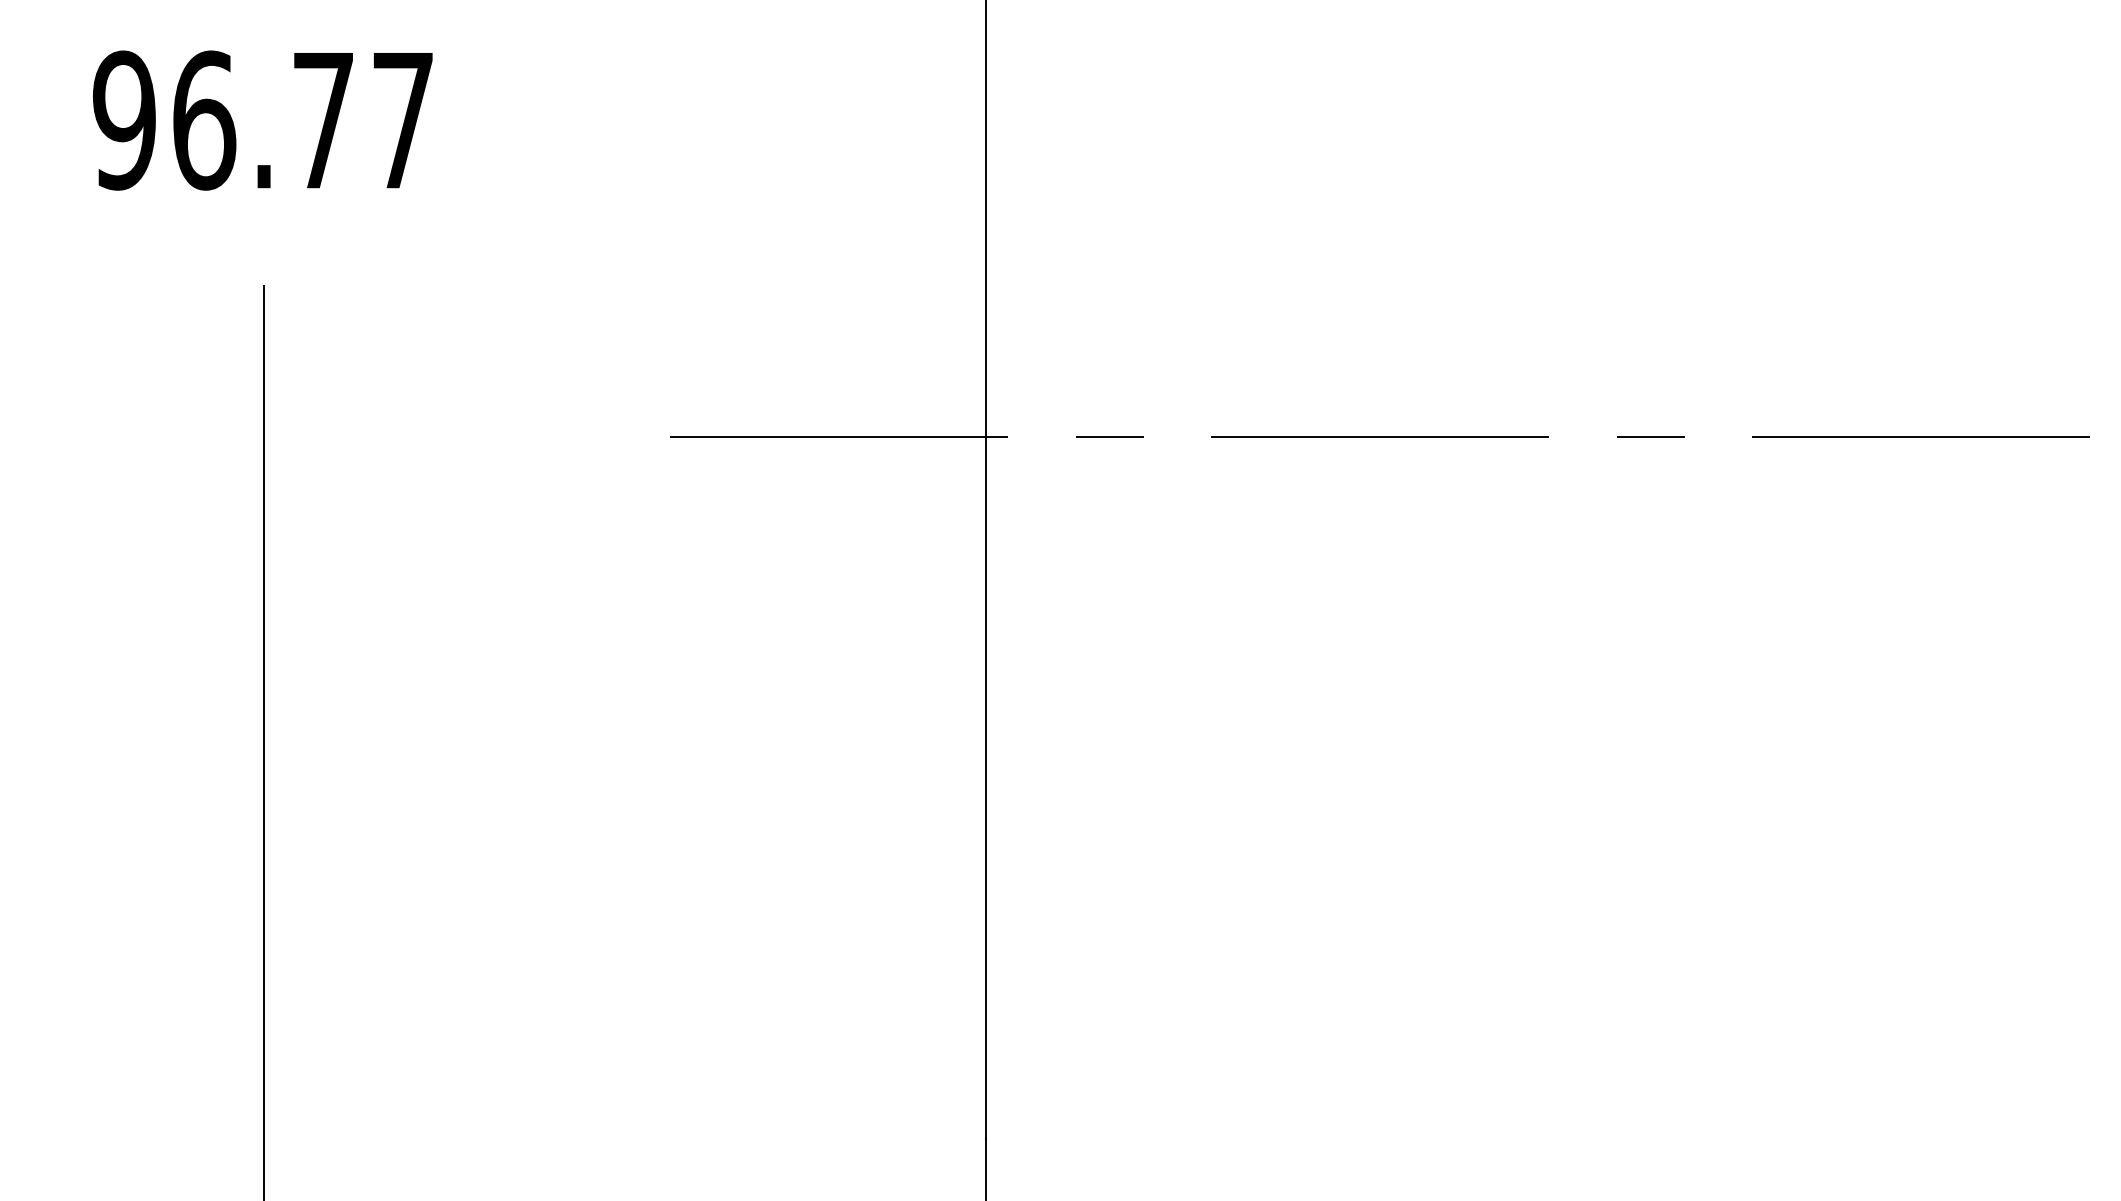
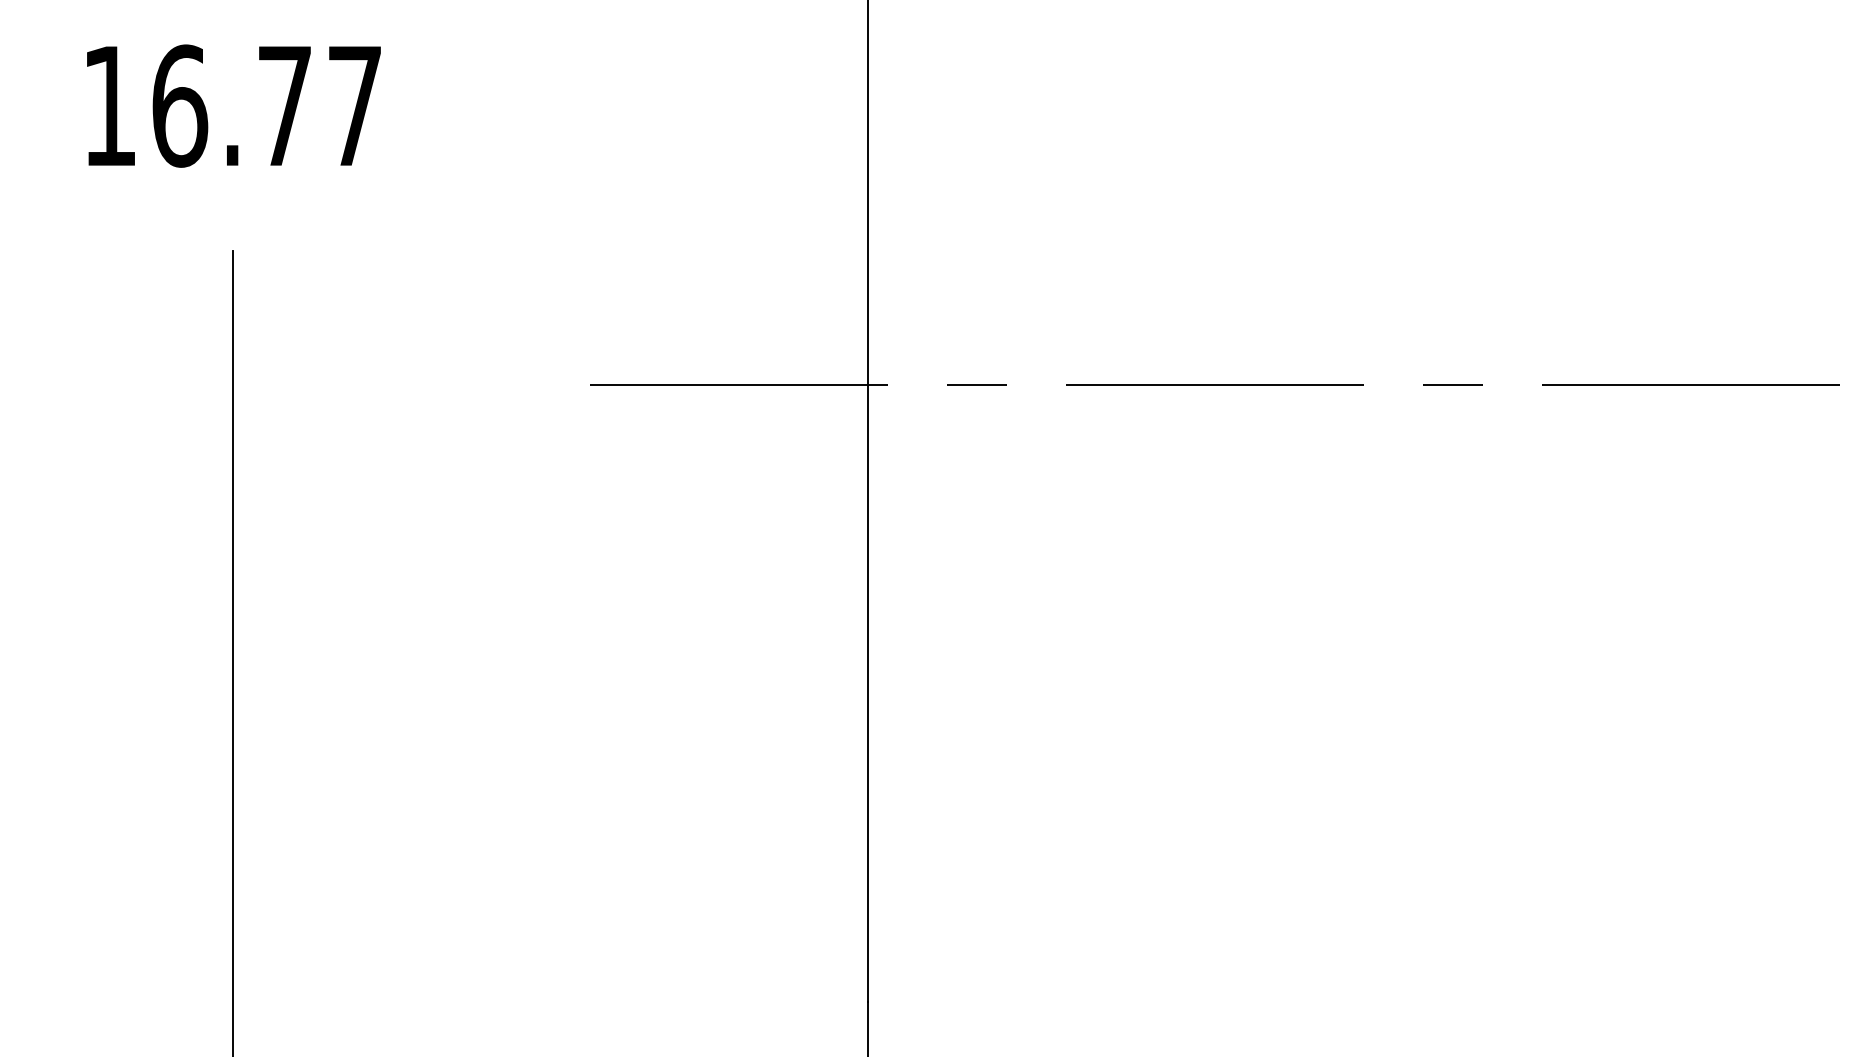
text: (124, 120) -> (109, 106), 96.77 -> 16.77

